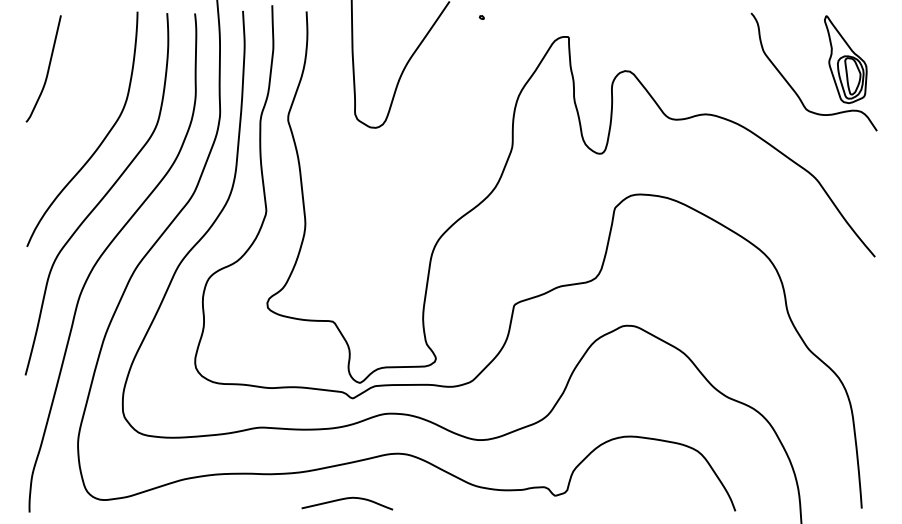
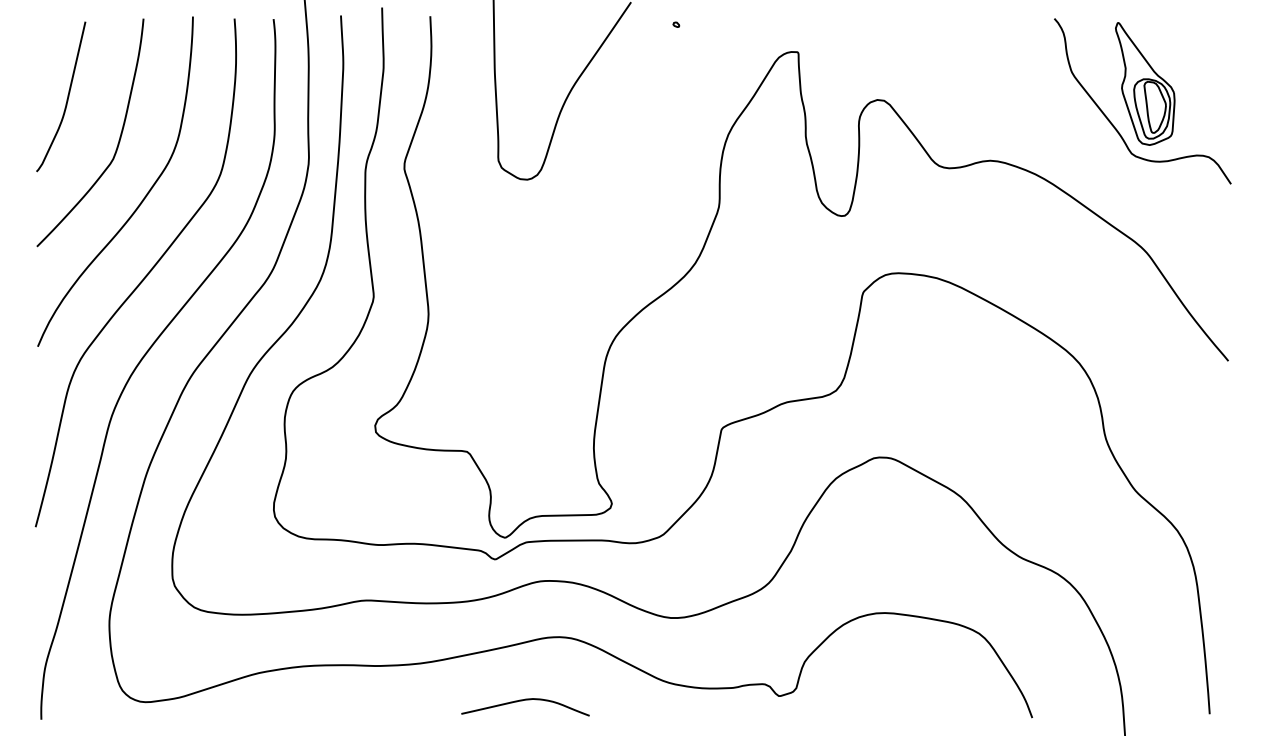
part: (845, 59) -> (1145, 83), moved
curve: (84, 99) -> (118, 140), added
curve: (345, 499) -> (522, 701), moved

